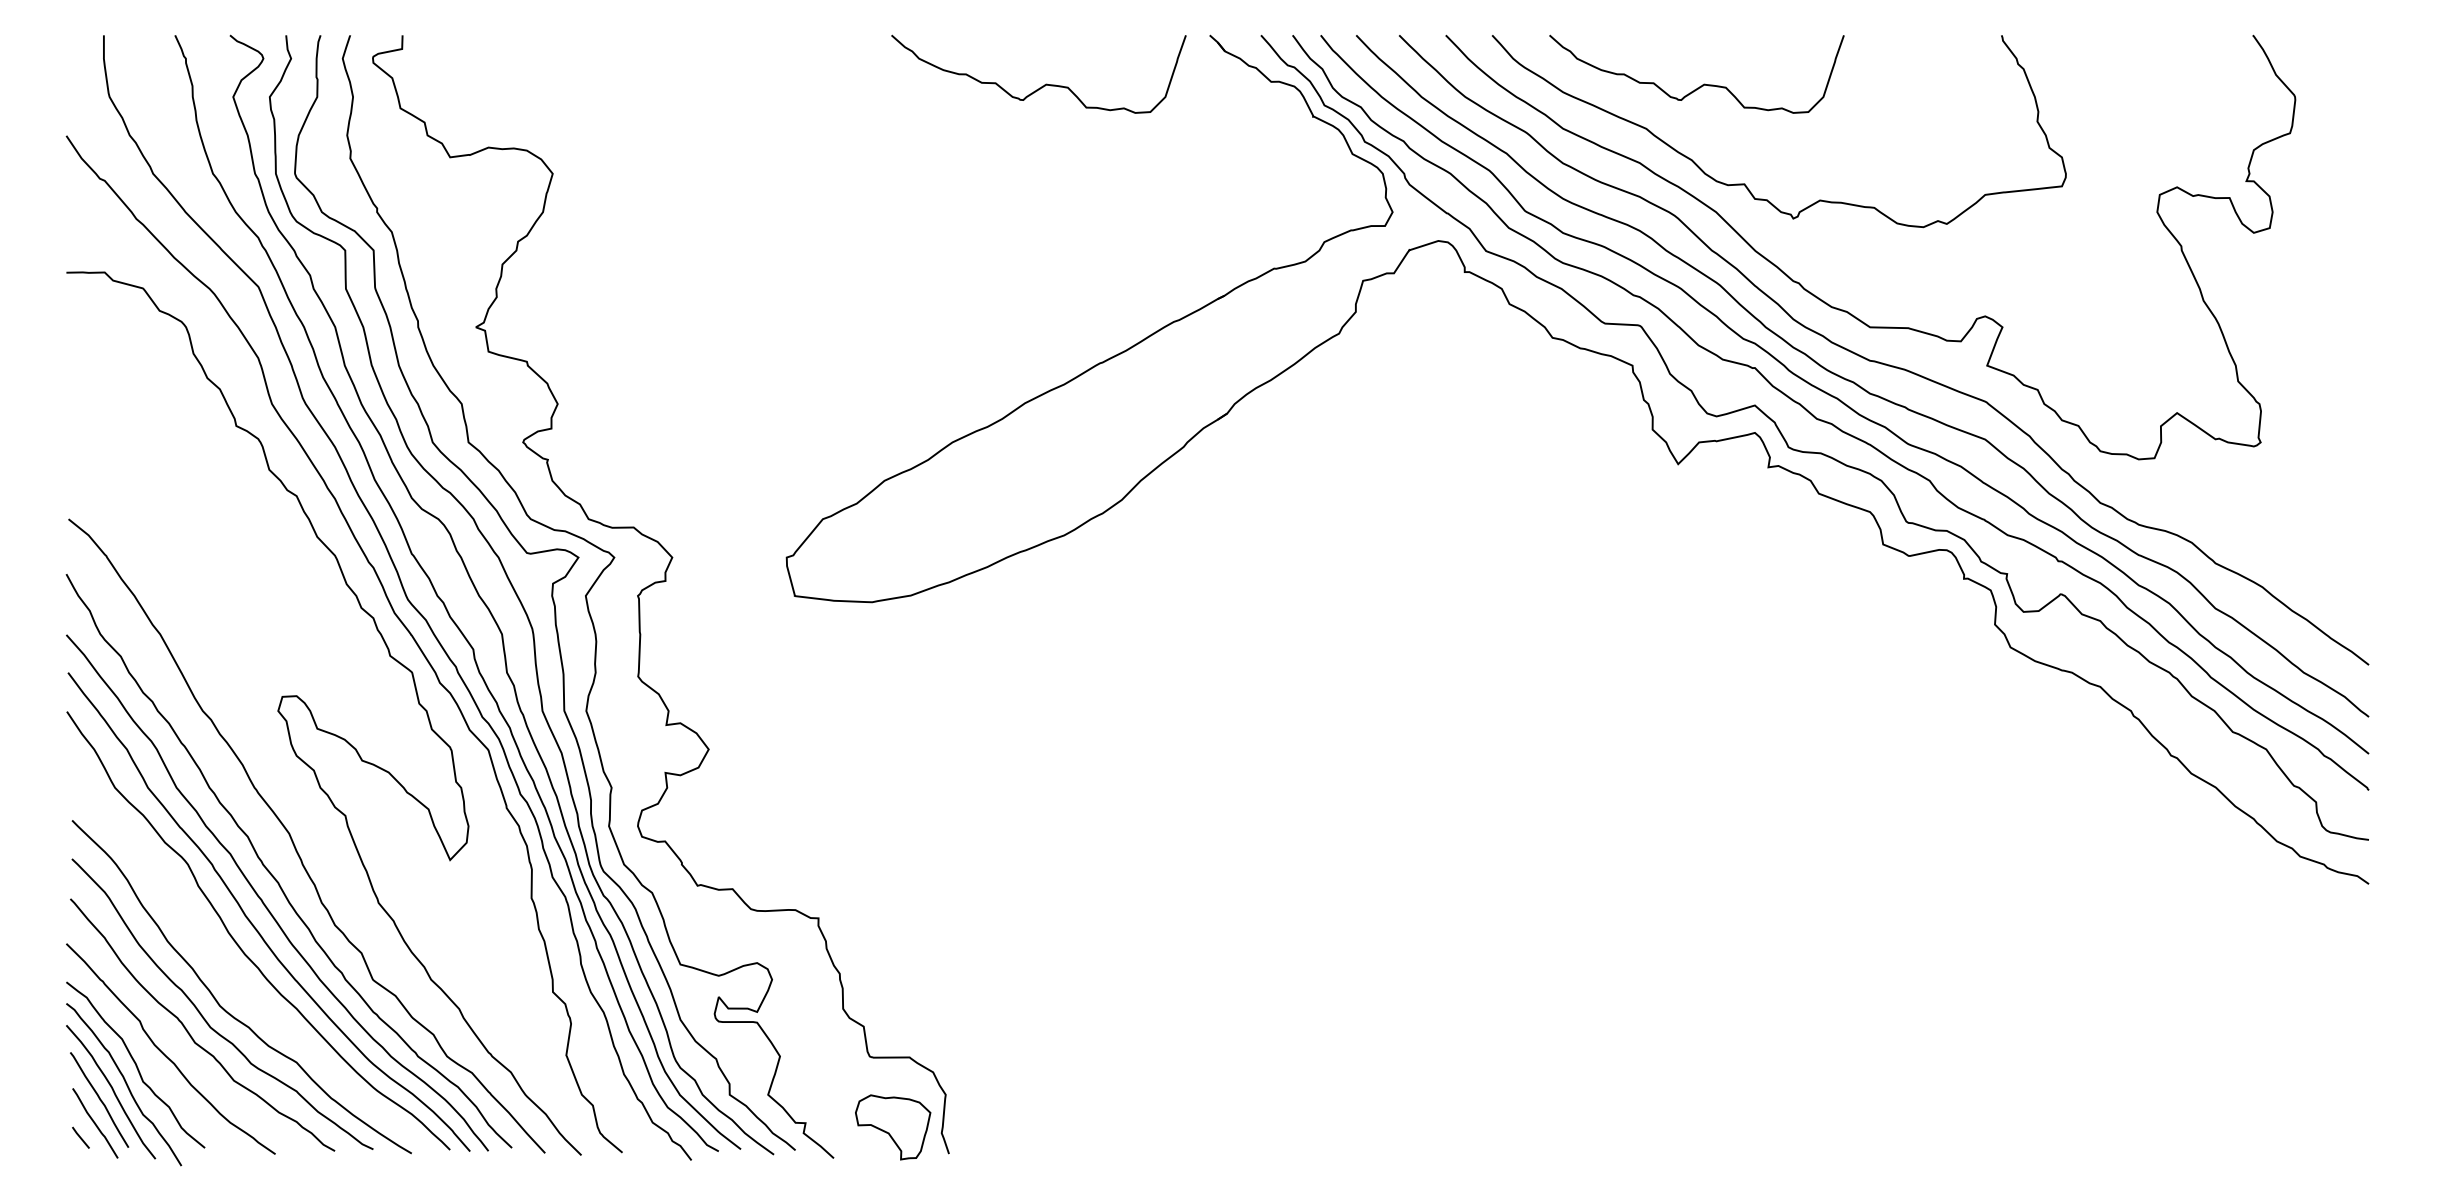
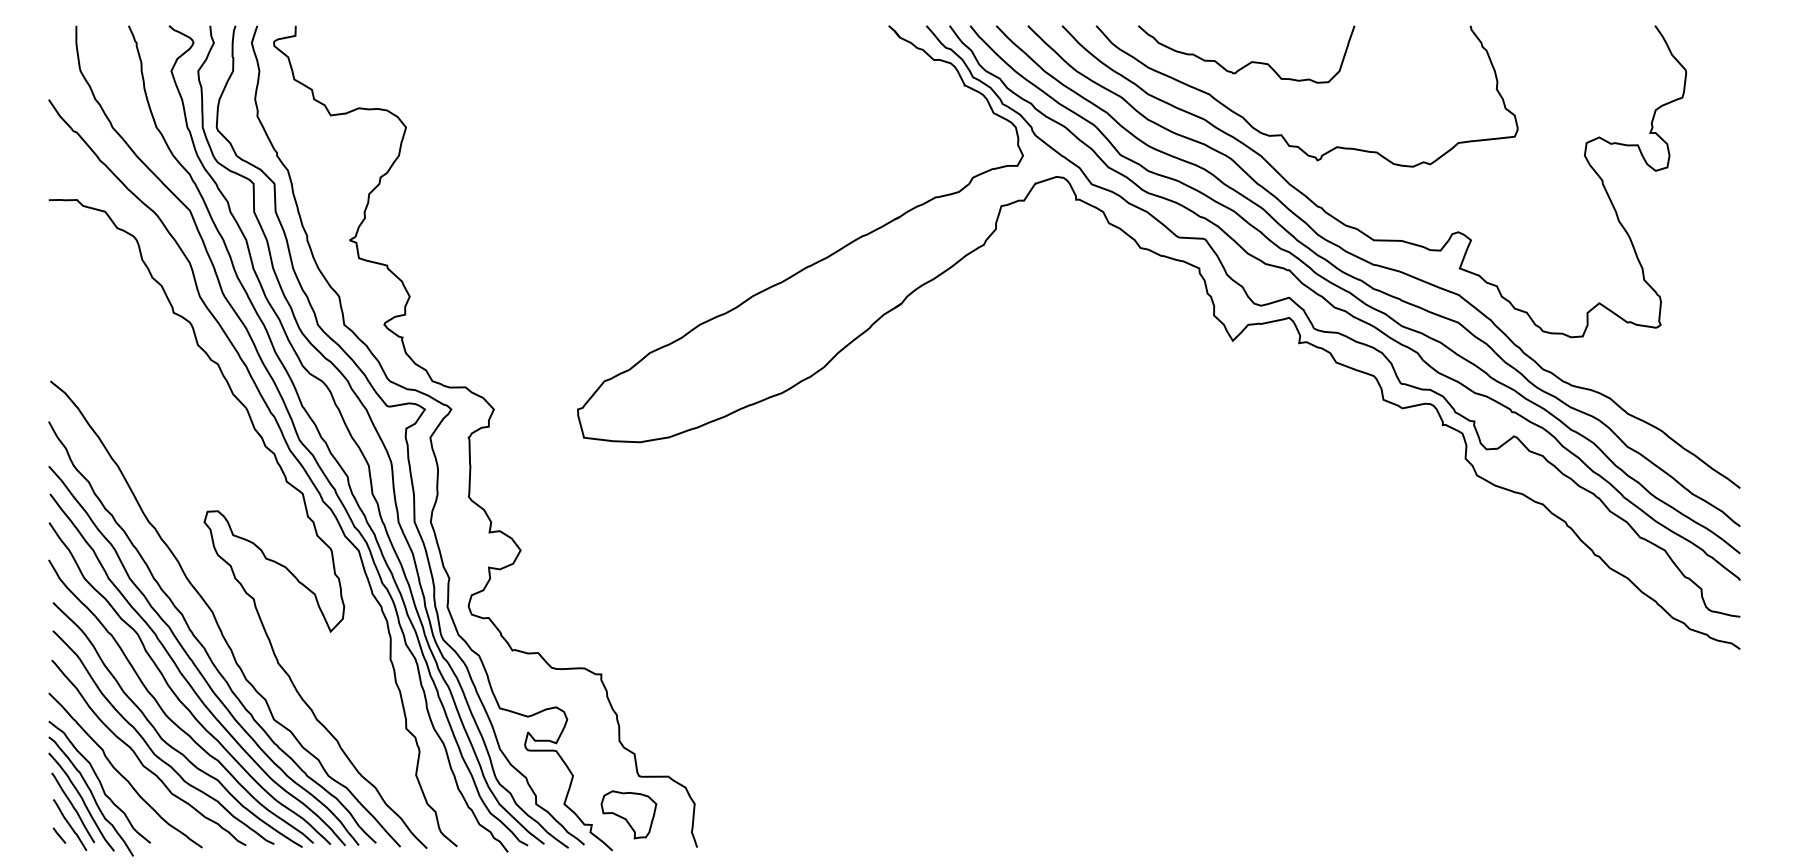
curve: (1044, 84) -> (767, 61), removed
curve: (226, 972) -> (166, 714), added
part: (893, 1127) -> (629, 814), moved

